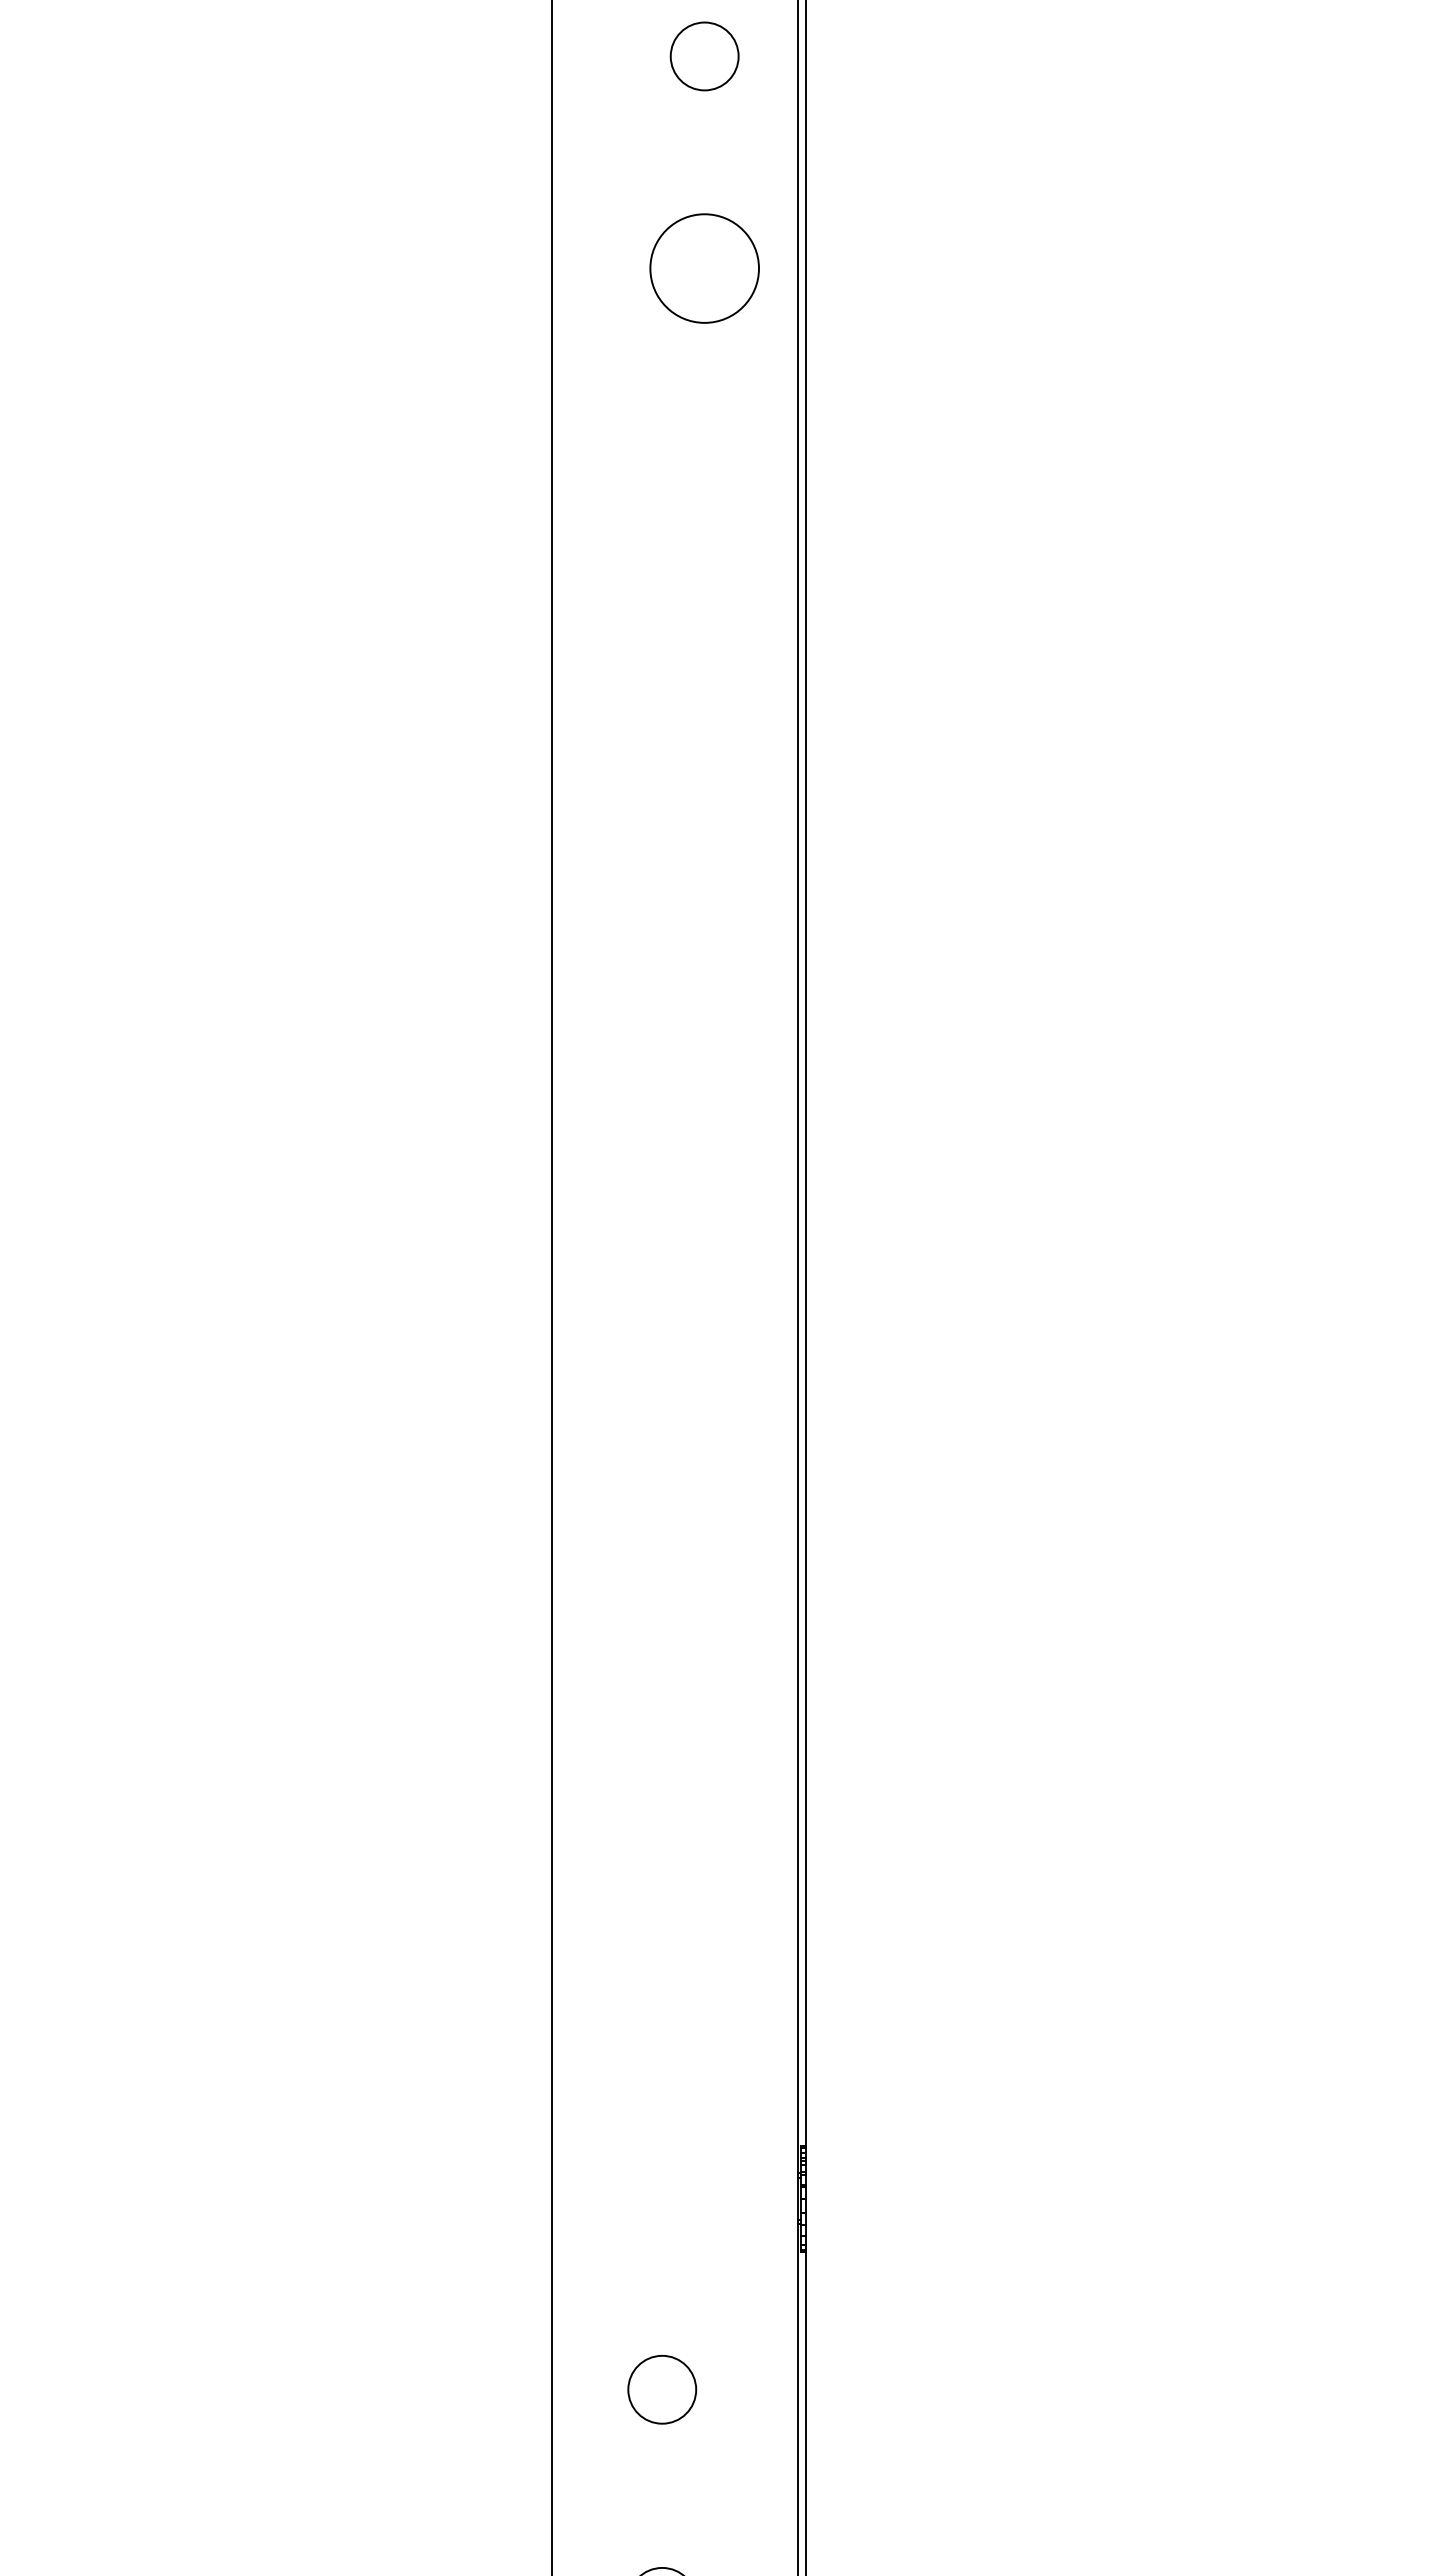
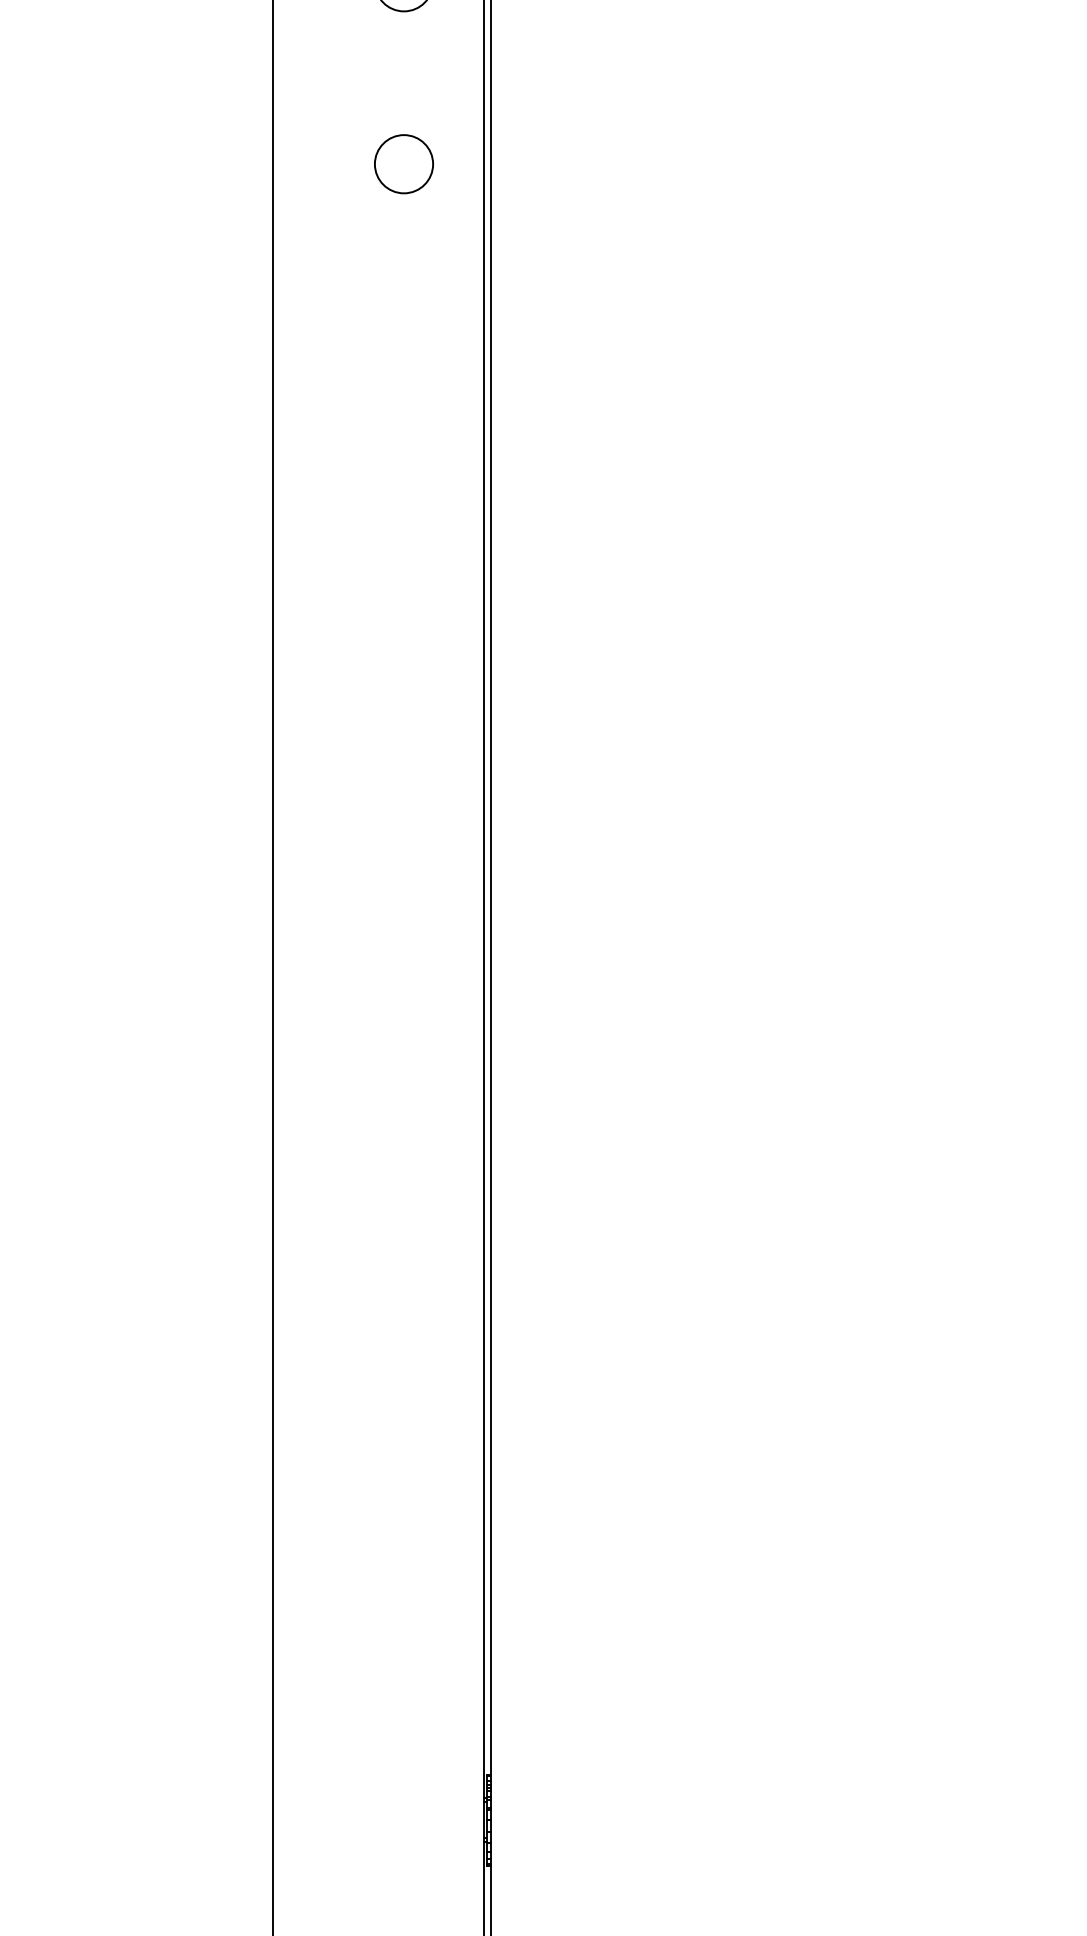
circle: (704, 268) -> (403, 164), size x0.62

